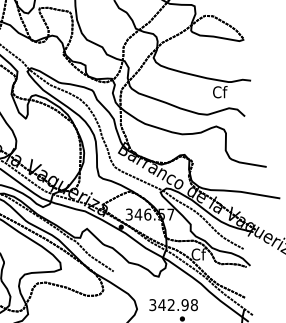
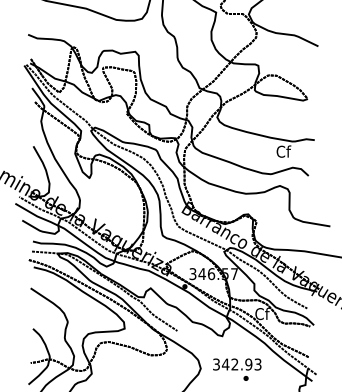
text: (193, 305) -> (257, 364), 342.98 -> 342.93

